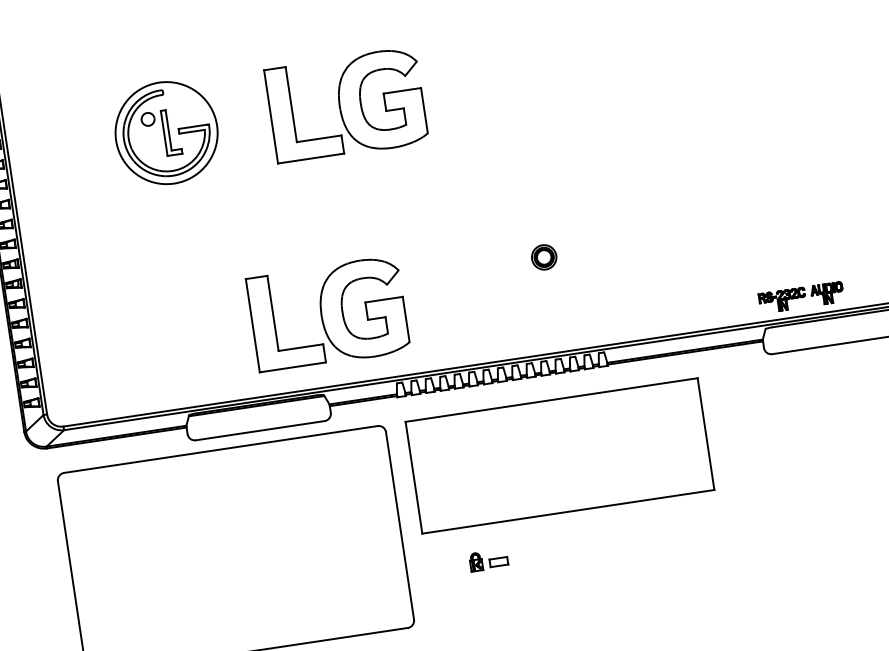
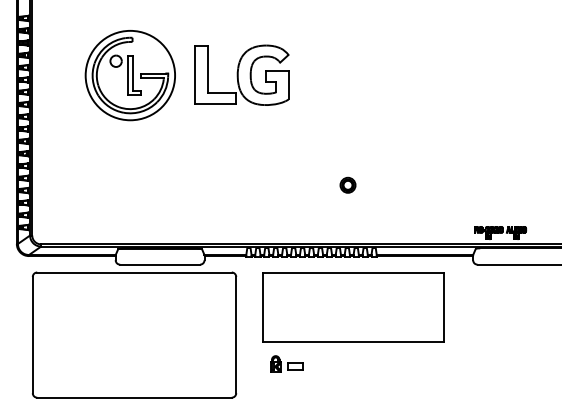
part: (165, 132) -> (129, 75), size x1.43
part: (327, 313) -> (211, 199), removed
part: (559, 456) -> (353, 307), moved
part: (487, 559) -> (286, 363), size x1.43

